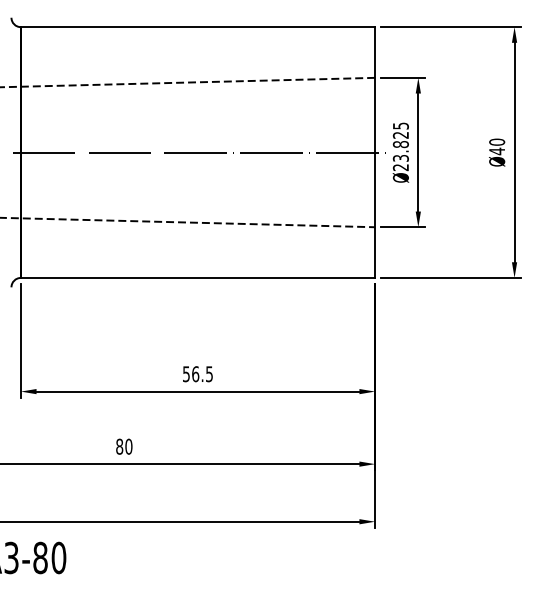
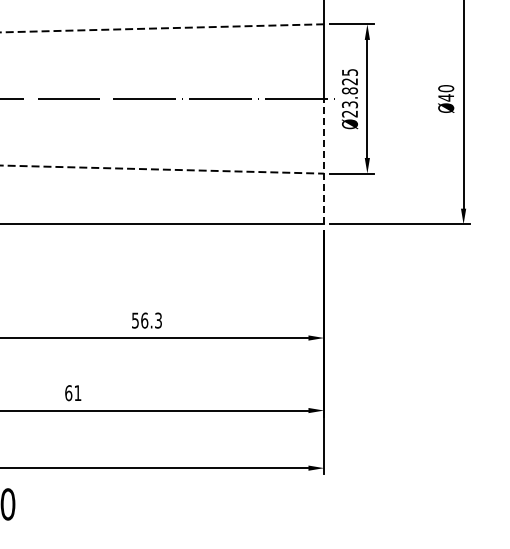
line: (375, 215) -> (324, 161), solid -> dashed
text: (209, 373) -> (158, 319), 56.5 -> 56.3
text: (124, 446) -> (73, 392), 80 -> 61

